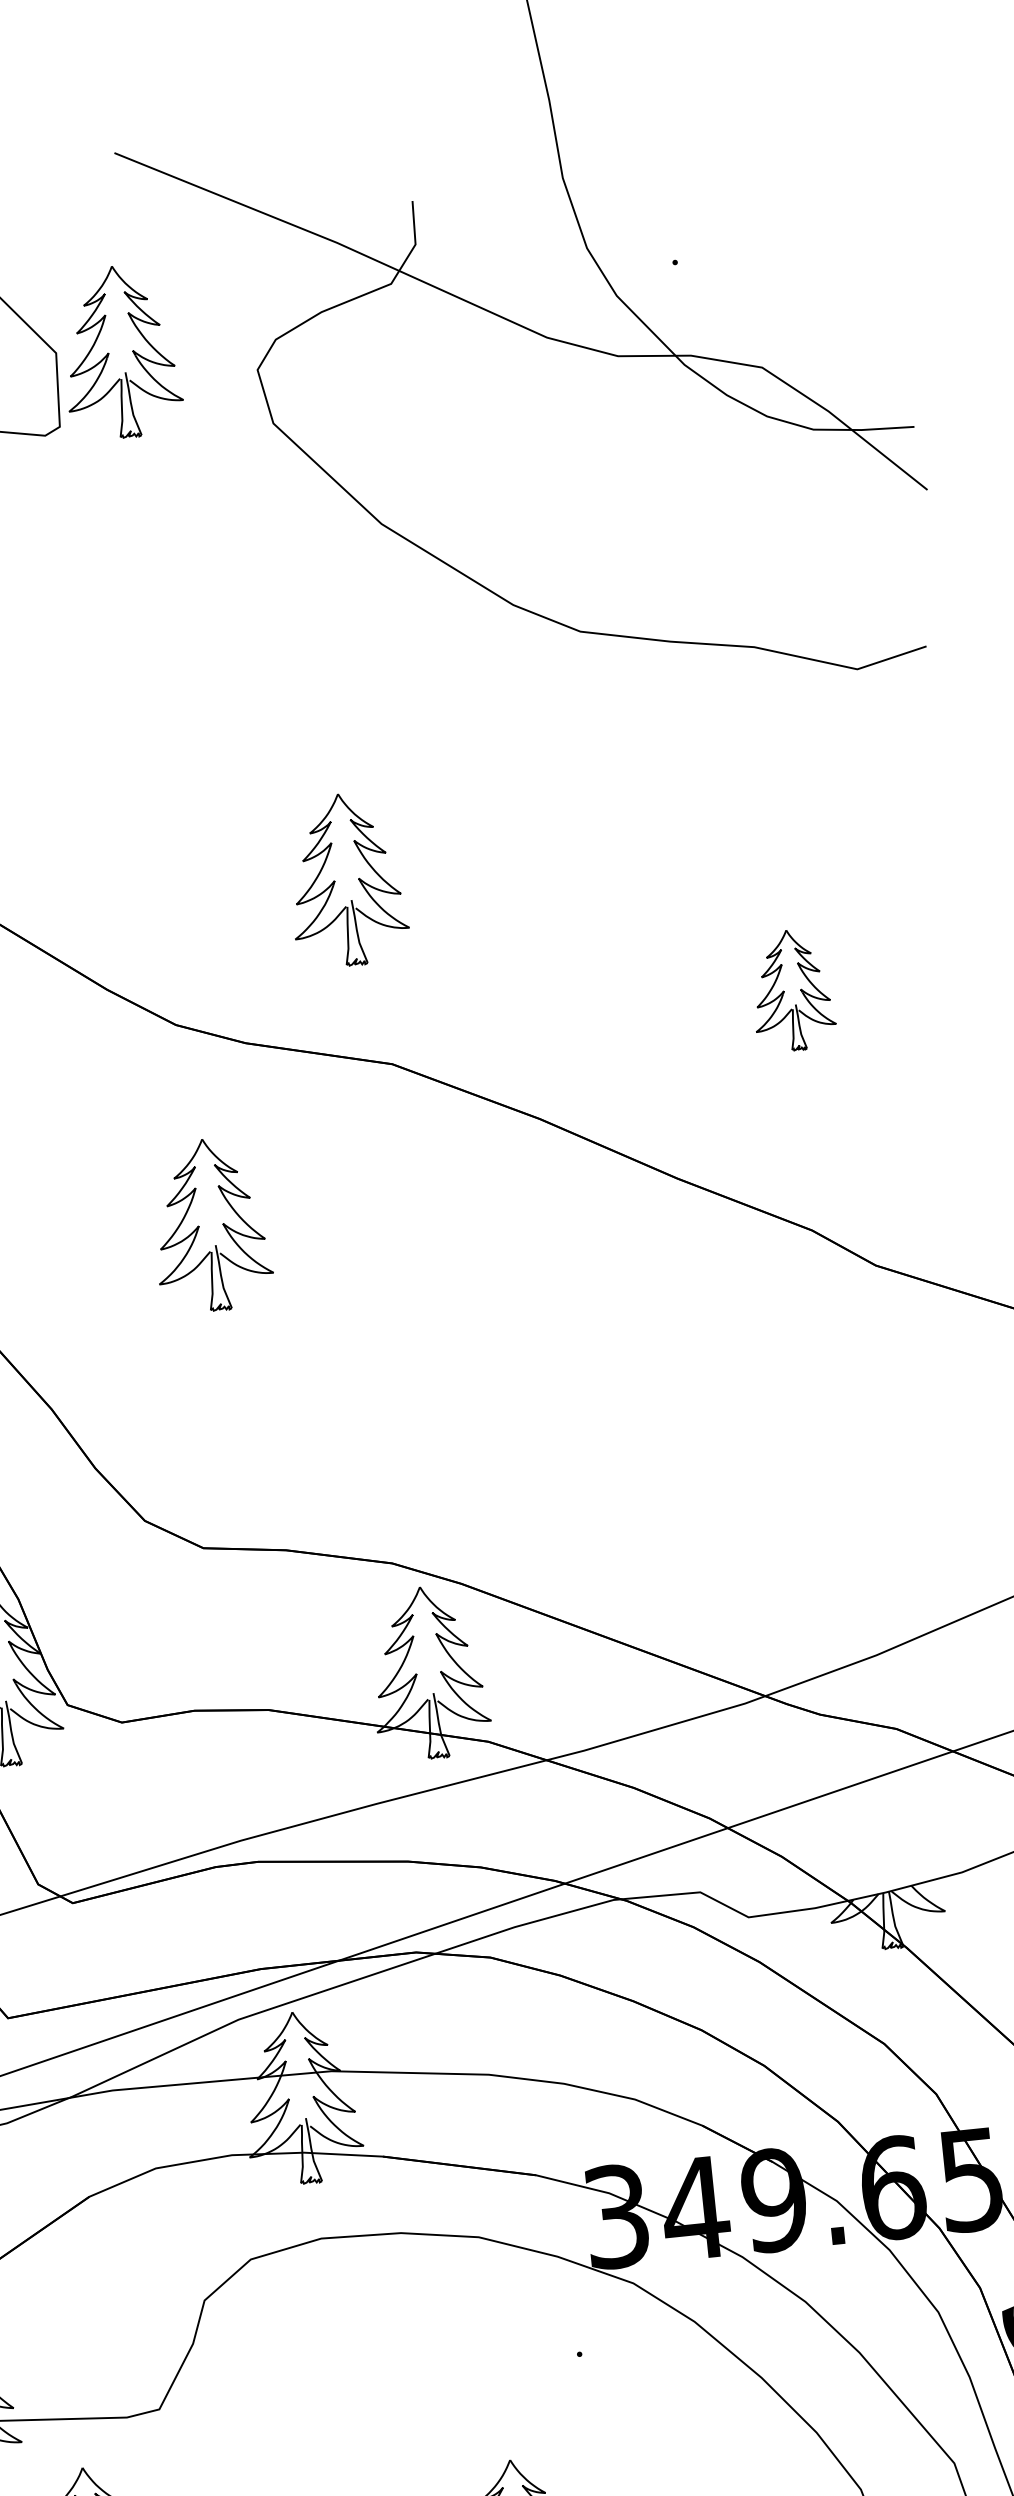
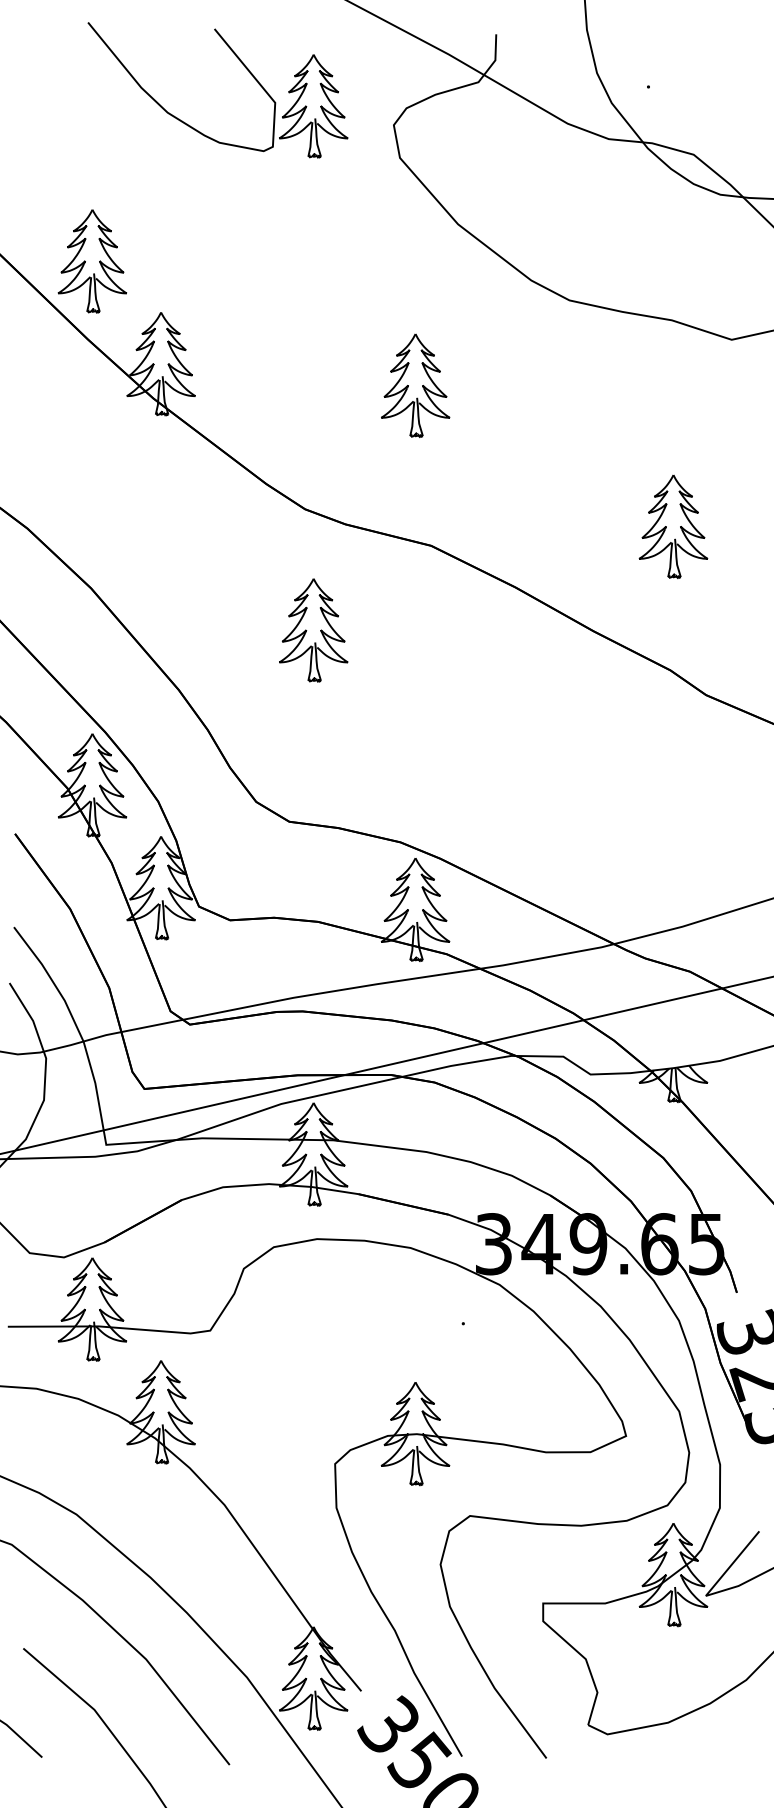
part: (346, 879) -> (415, 385), moved
part: (792, 990) -> (673, 526), size x1.43

